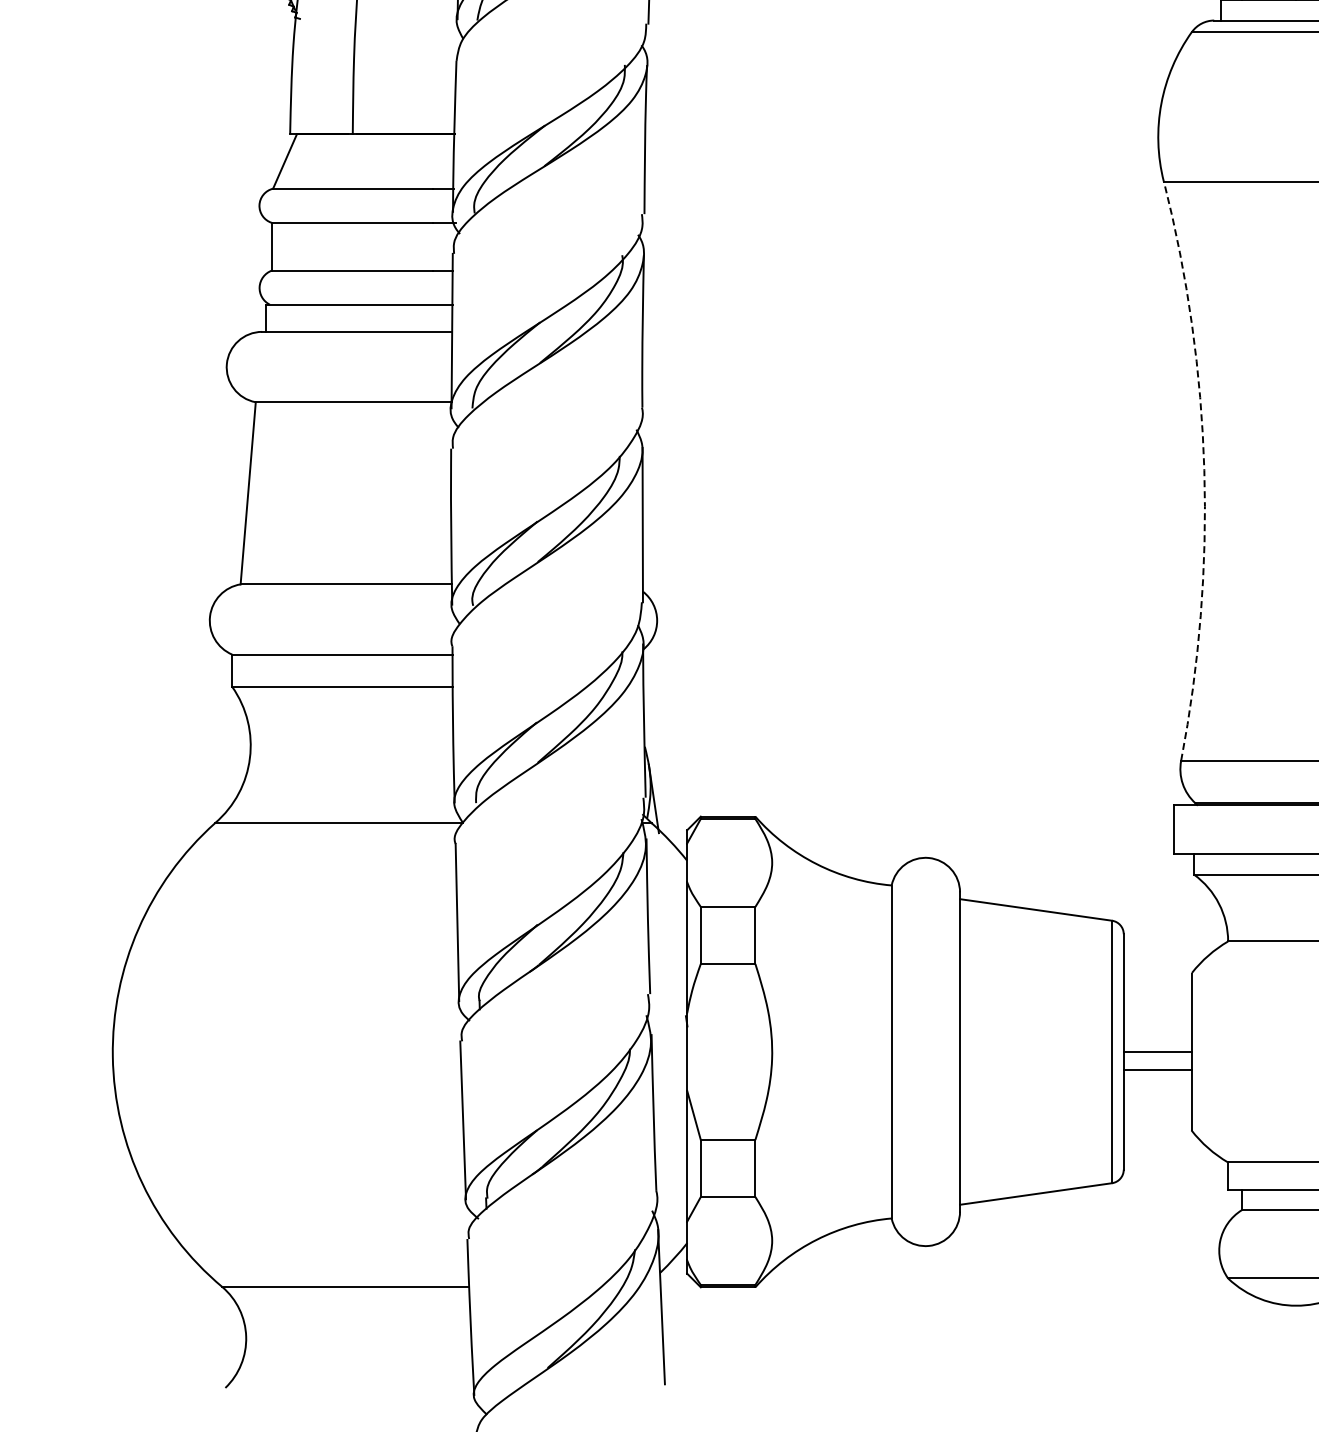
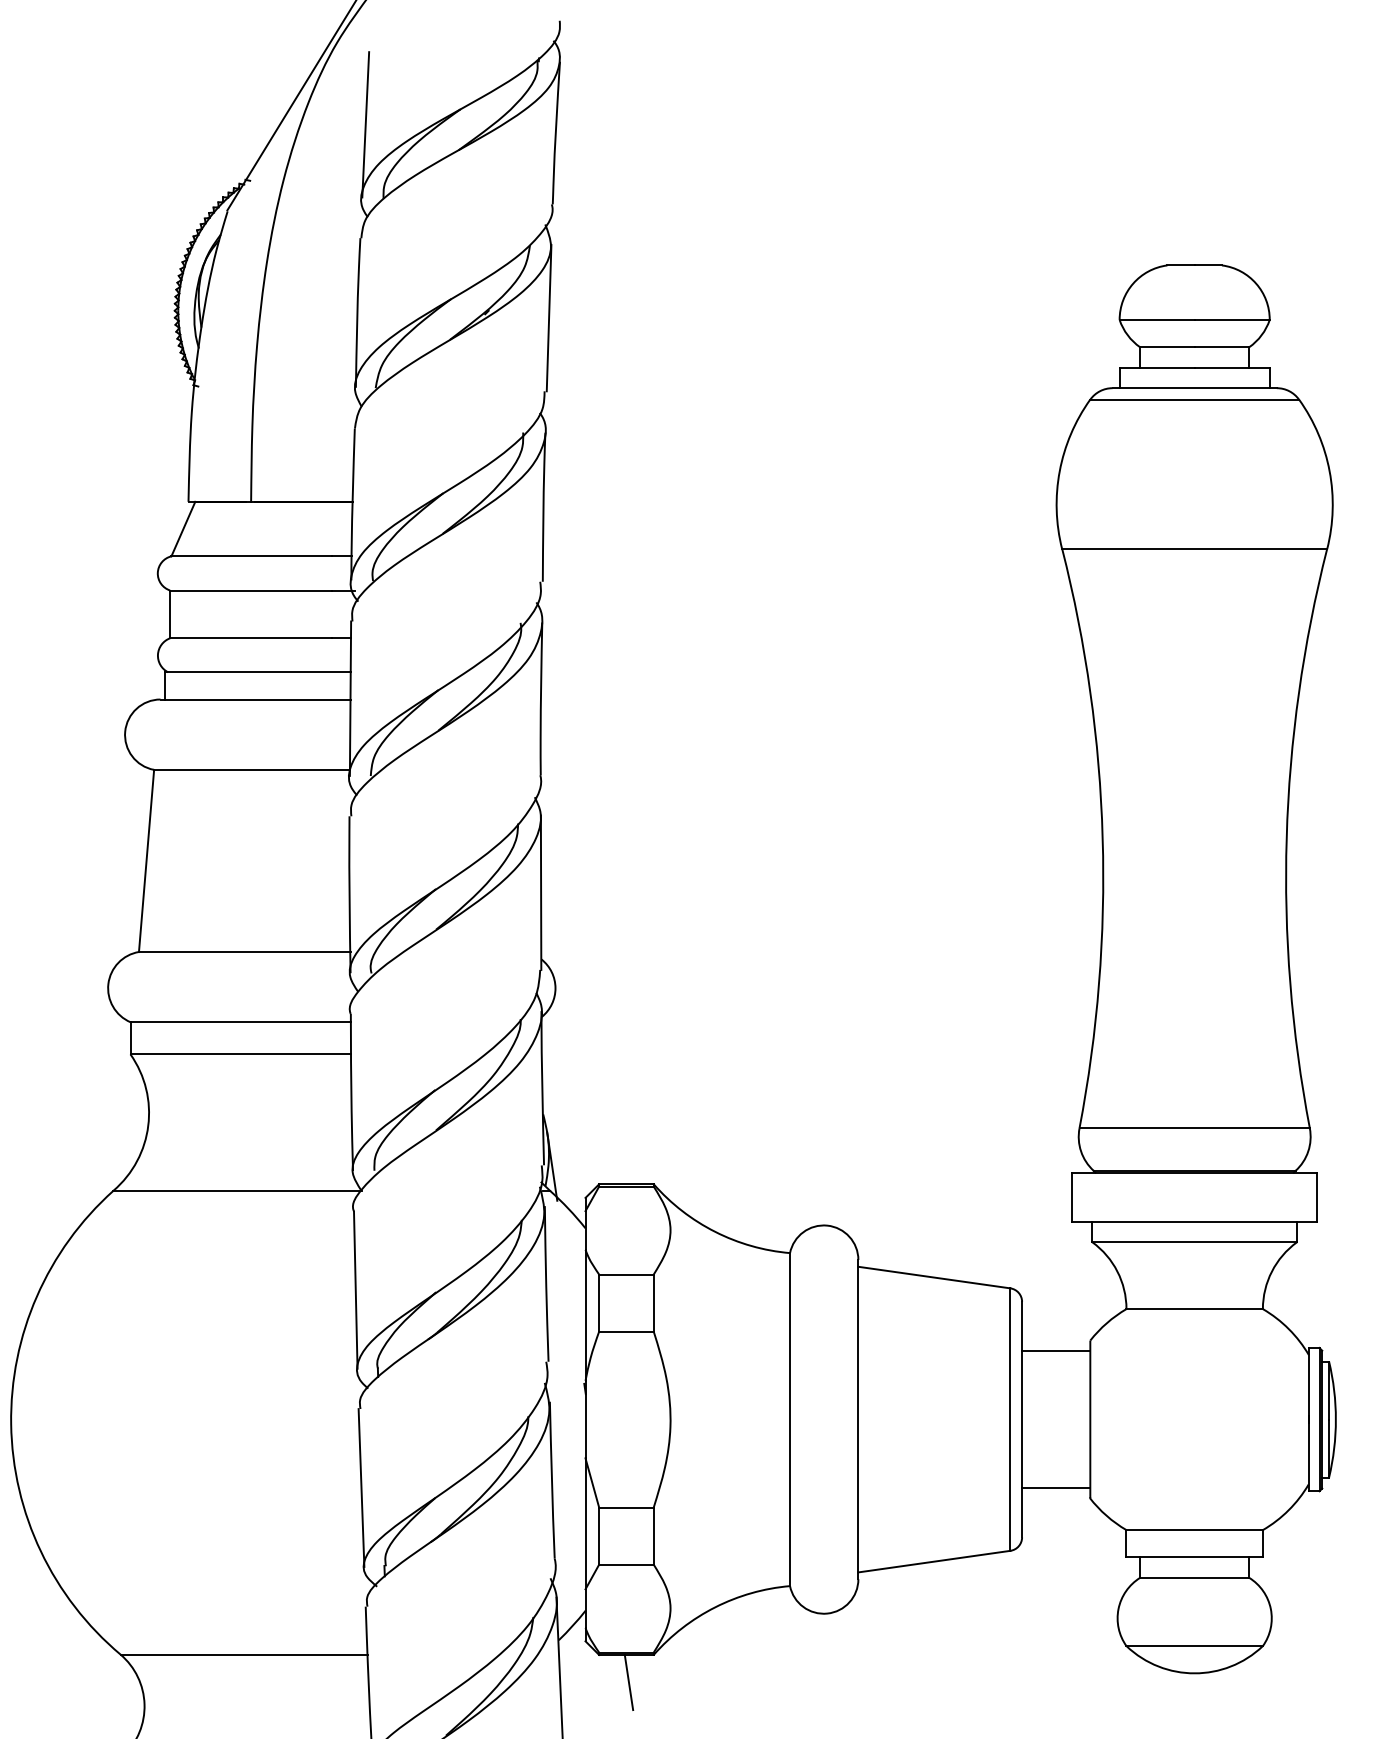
arc: (1204, 469) -> (1102, 837), dashed -> solid
line: (1158, 1051) -> (1056, 1351), moved
line: (1158, 1069) -> (1056, 1487), moved
line: (730, 1314) -> (628, 1682), added

